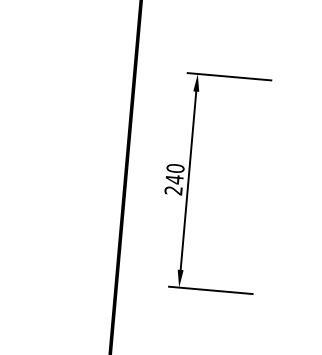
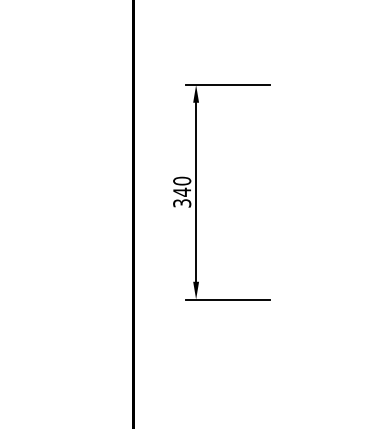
text: (173, 190) -> (182, 203), 240 -> 340

